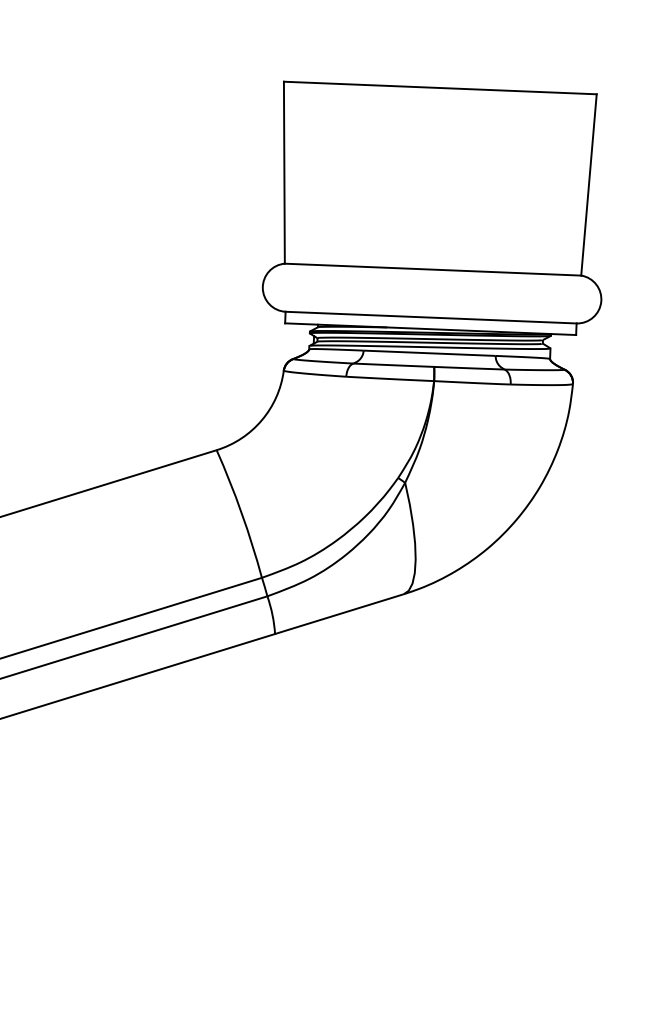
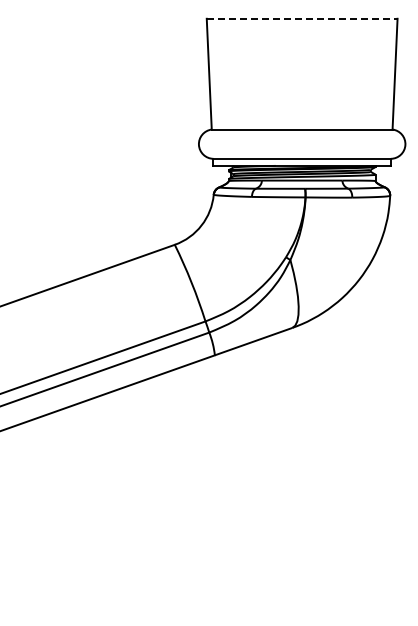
line: (440, 87) -> (302, 18), solid -> dashed

